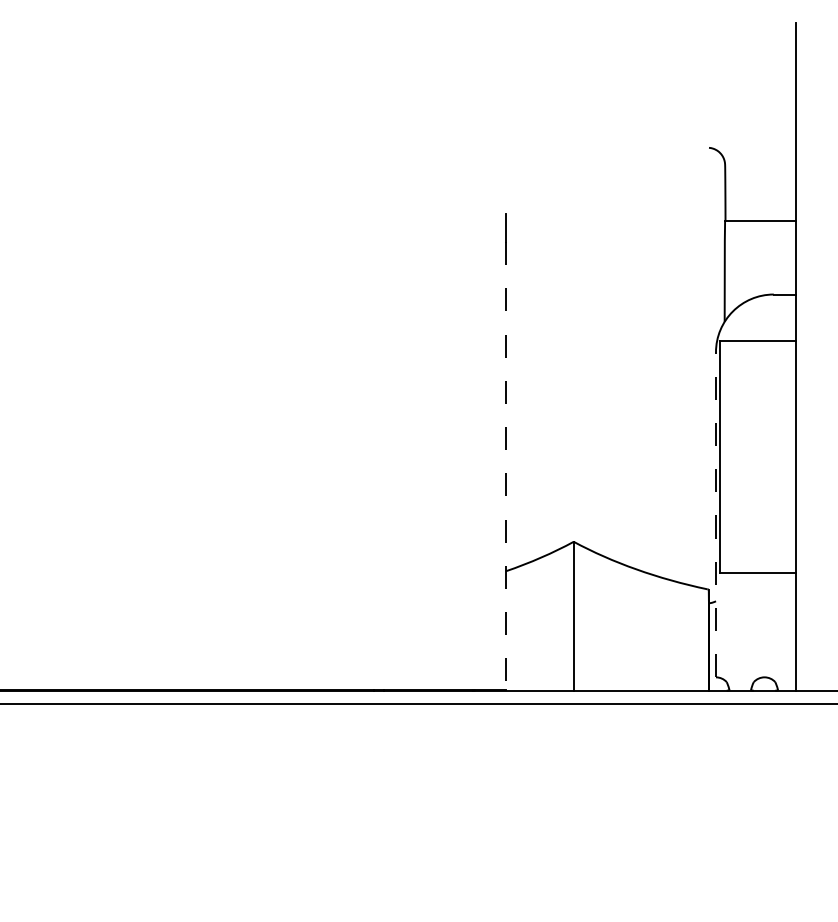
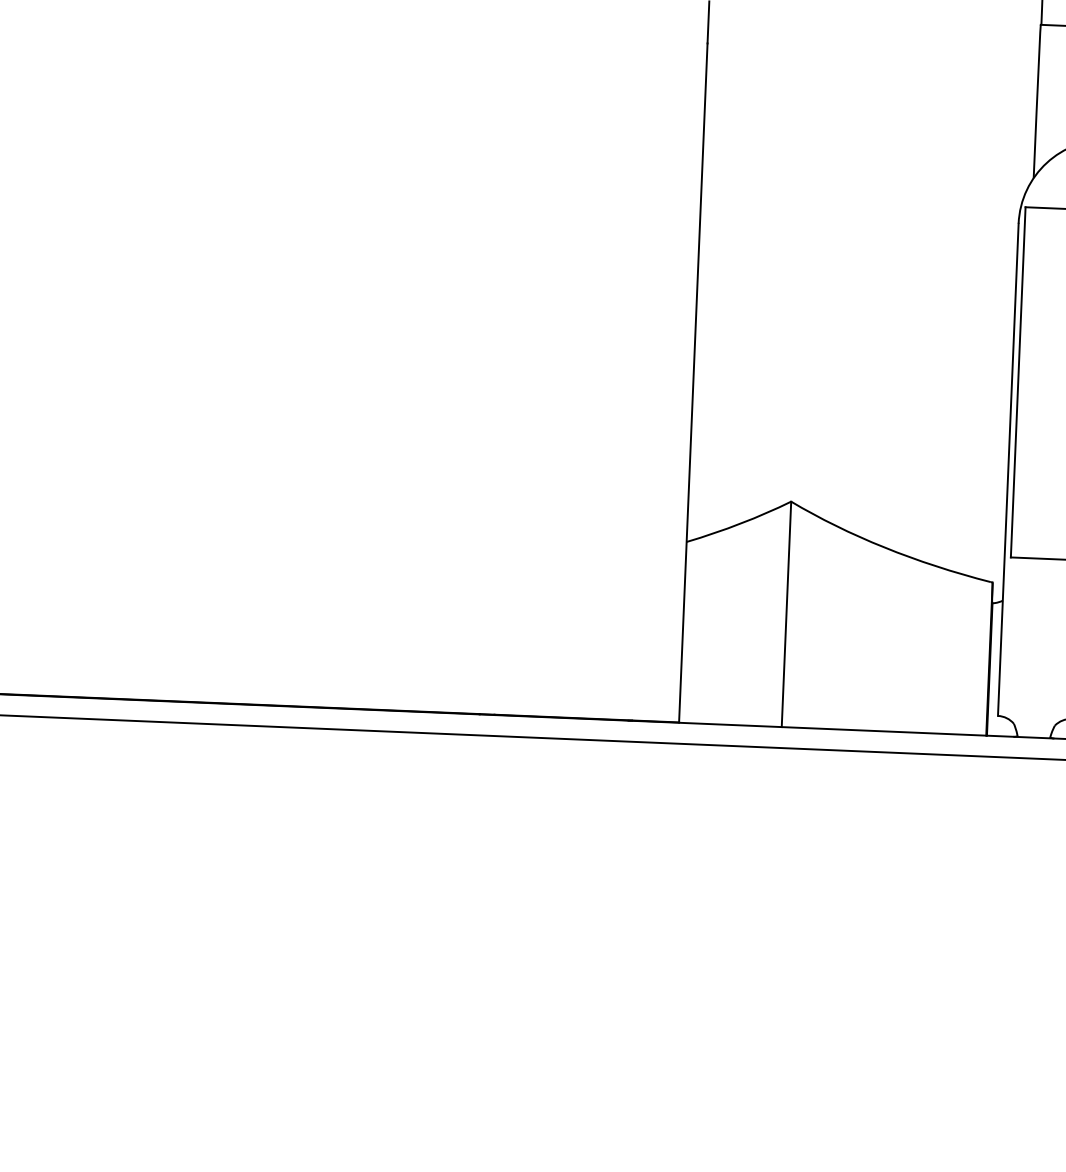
line: (505, 466) -> (692, 383), dashed -> solid
line: (715, 514) -> (1007, 469), dashed -> solid

